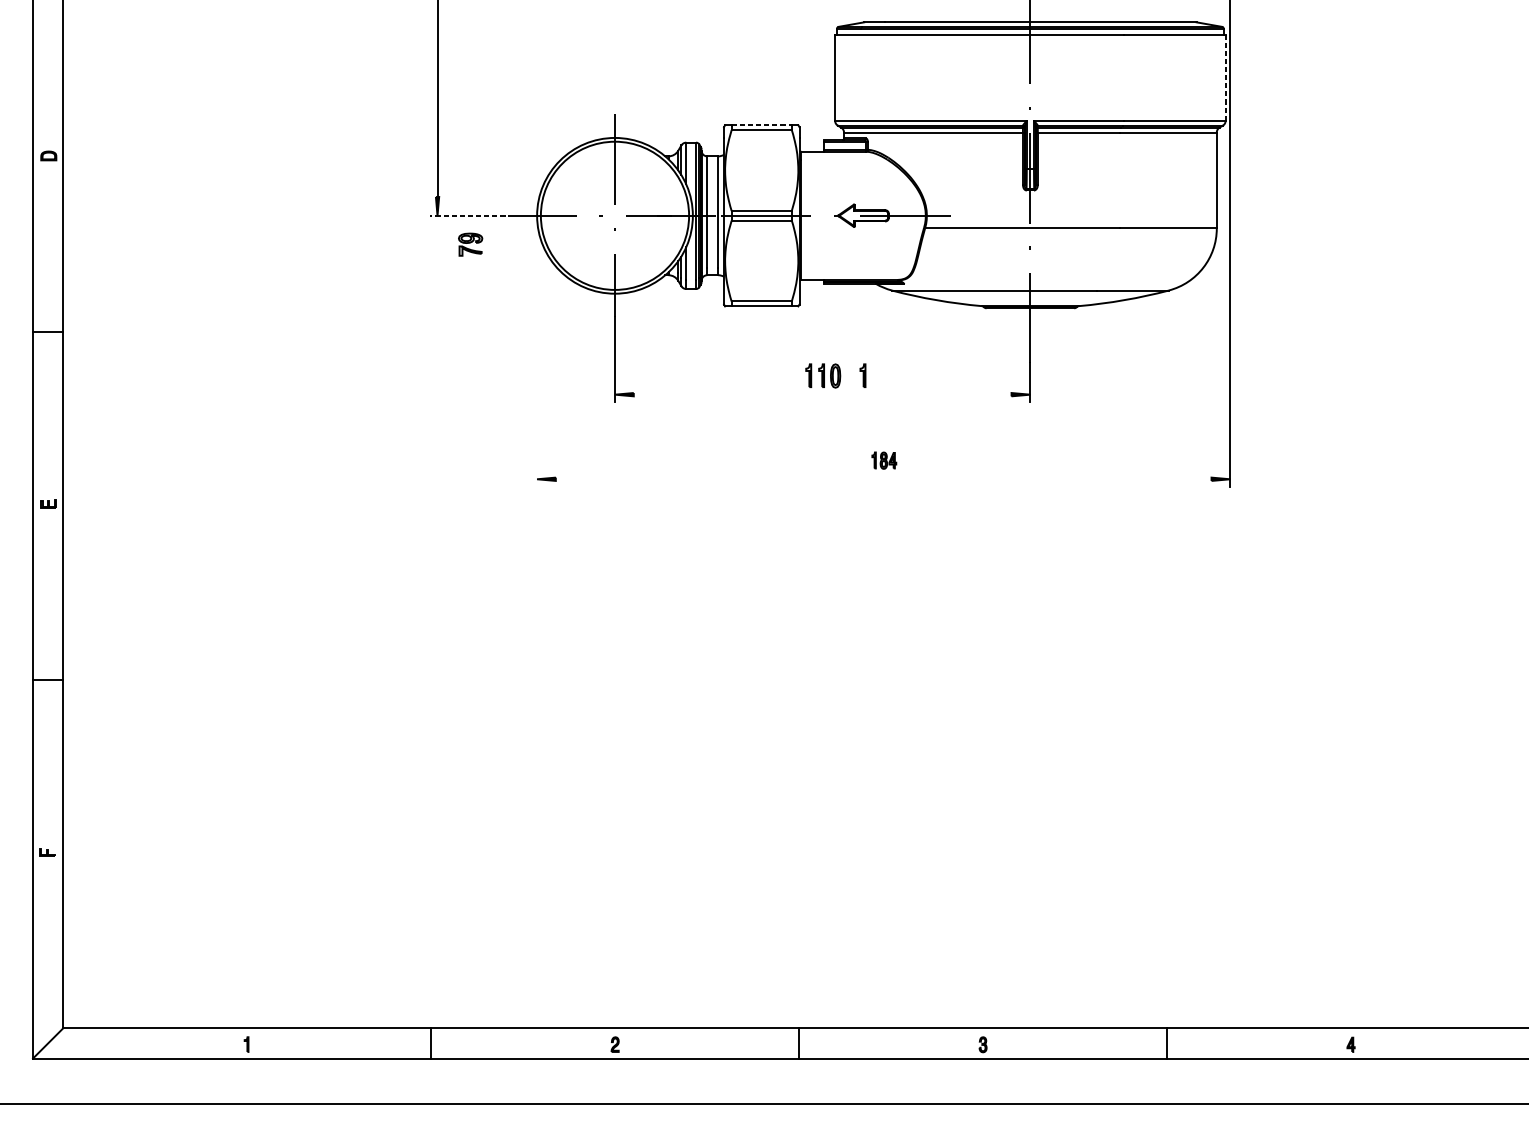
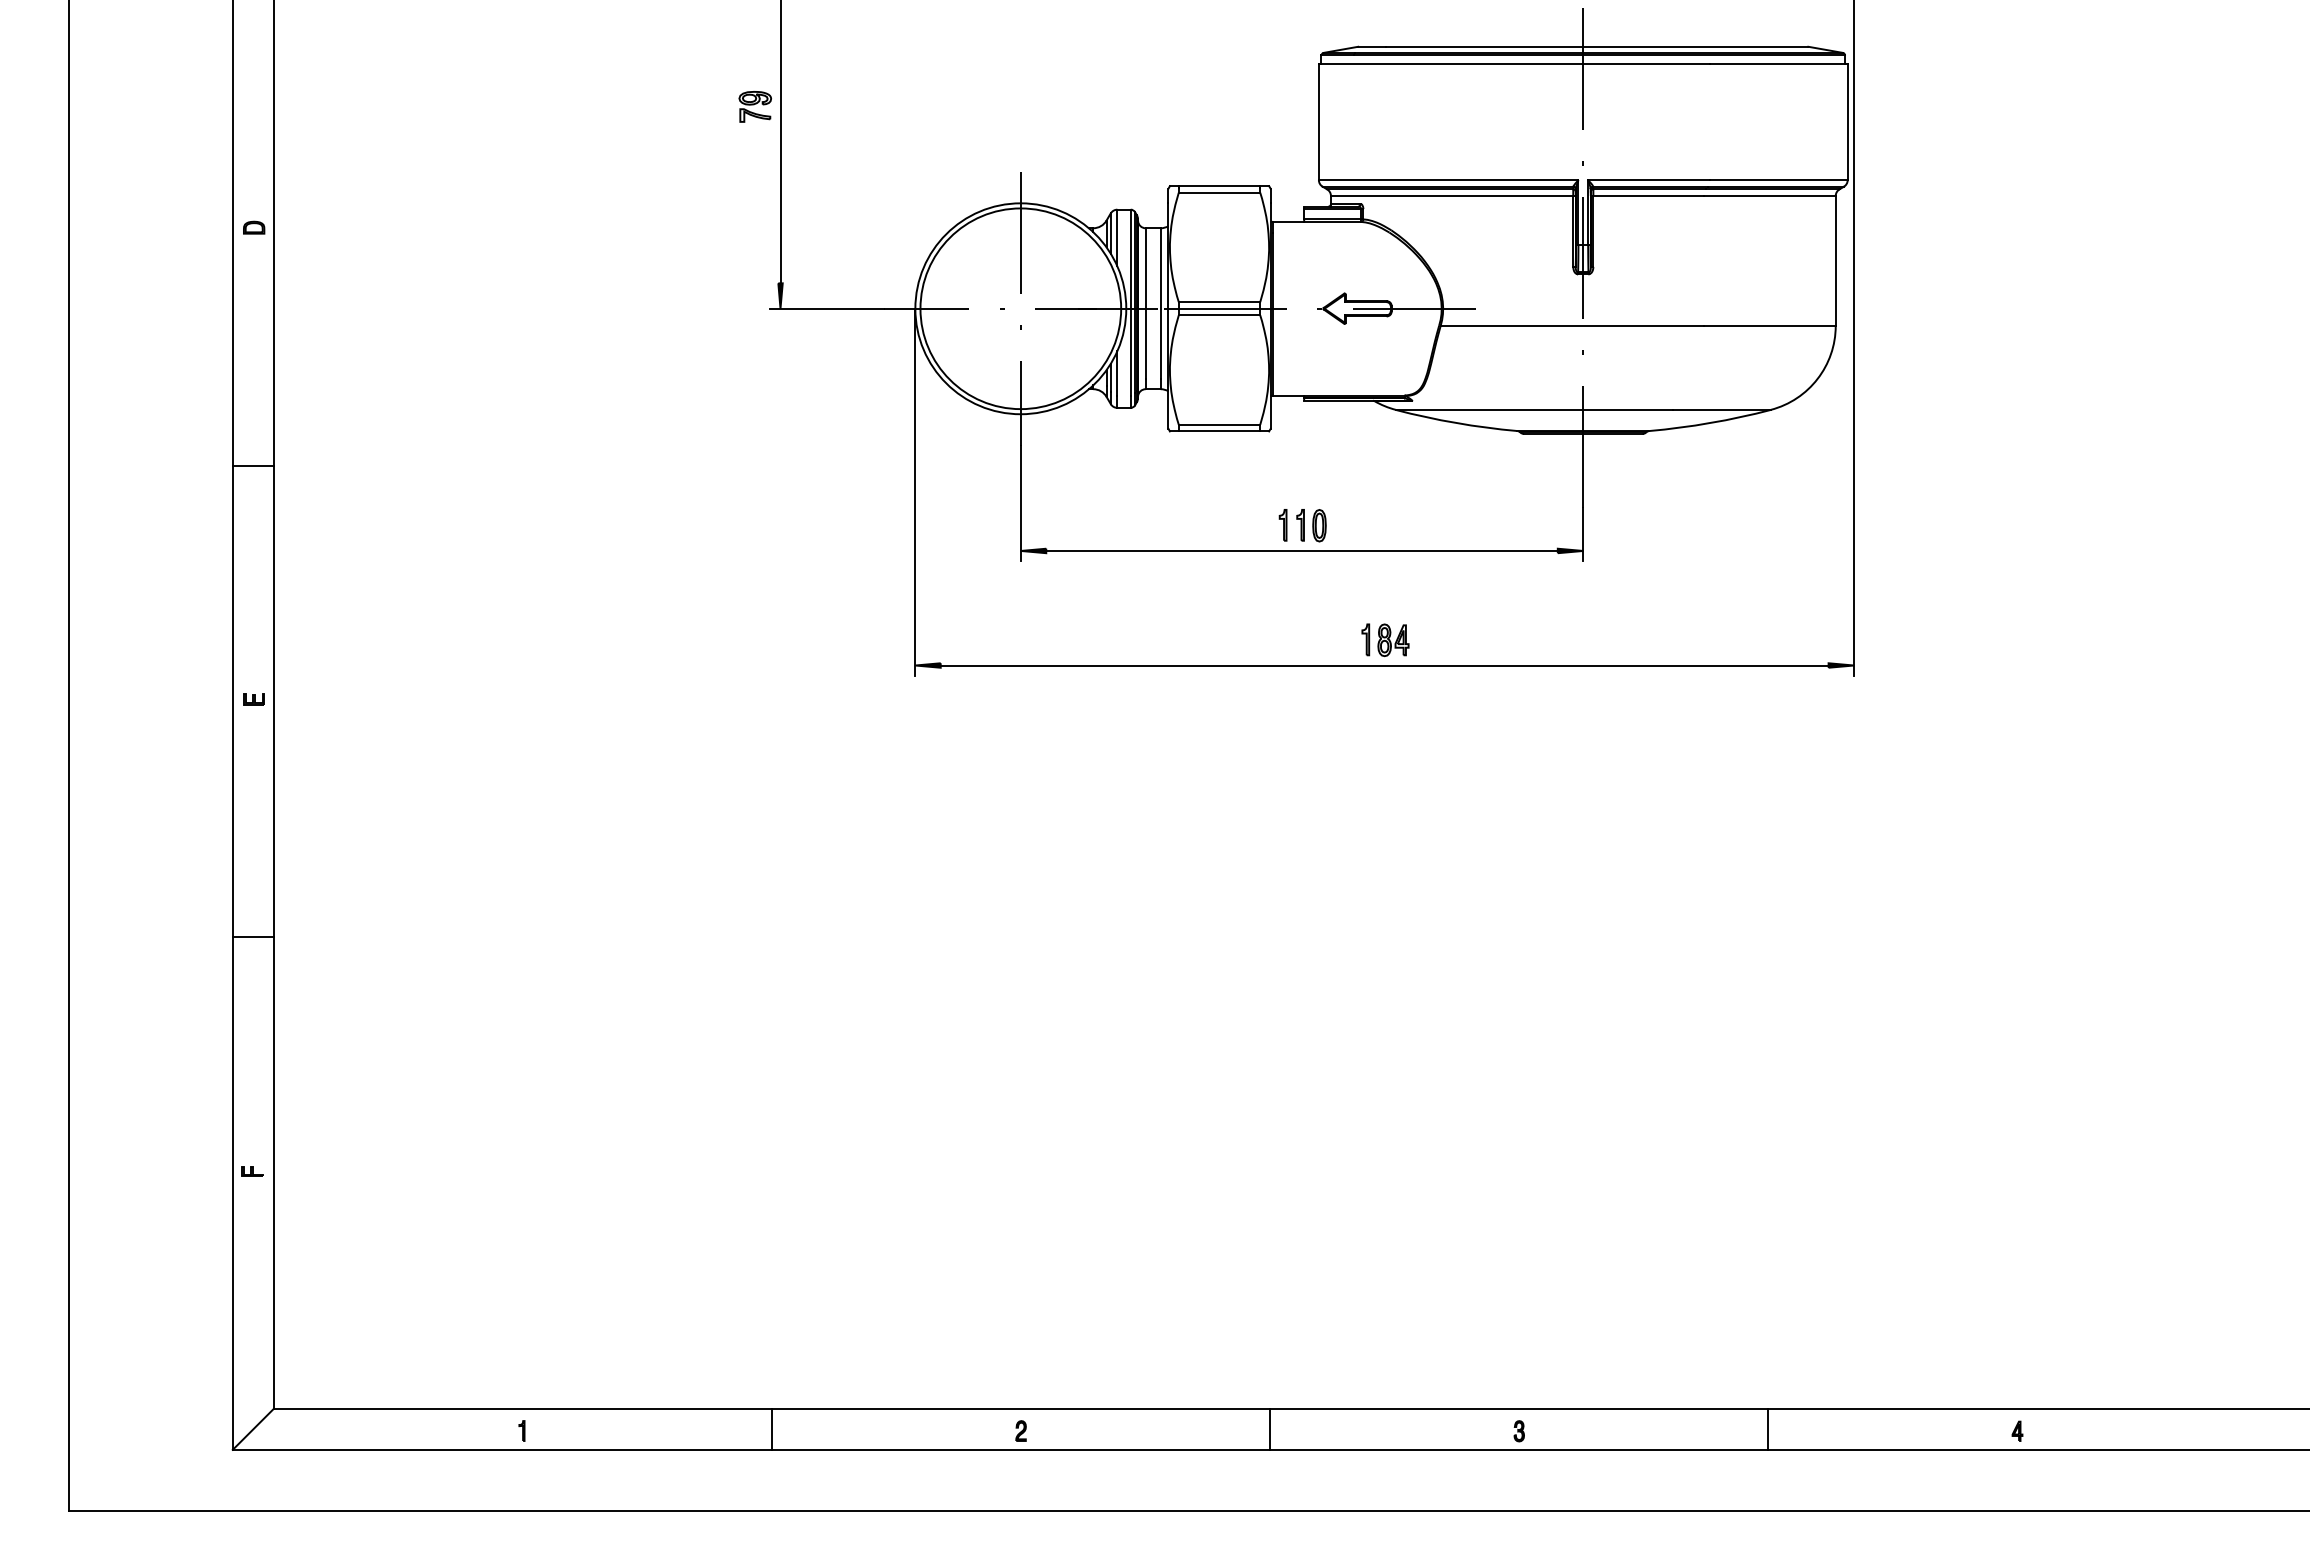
line: (1225, 77) -> (1847, 121), dashed -> solid
line: (761, 125) -> (1219, 186), dashed -> solid
line: (471, 215) -> (826, 308), dashed -> solid
part: (470, 244) -> (754, 106), moved
line: (537, 350) -> (915, 491), added
part: (862, 375) -> (1356, 525), removed
line: (822, 394) -> (1301, 550), added
part: (884, 460) -> (1385, 640), size x1.43
line: (883, 479) -> (1384, 665), added

